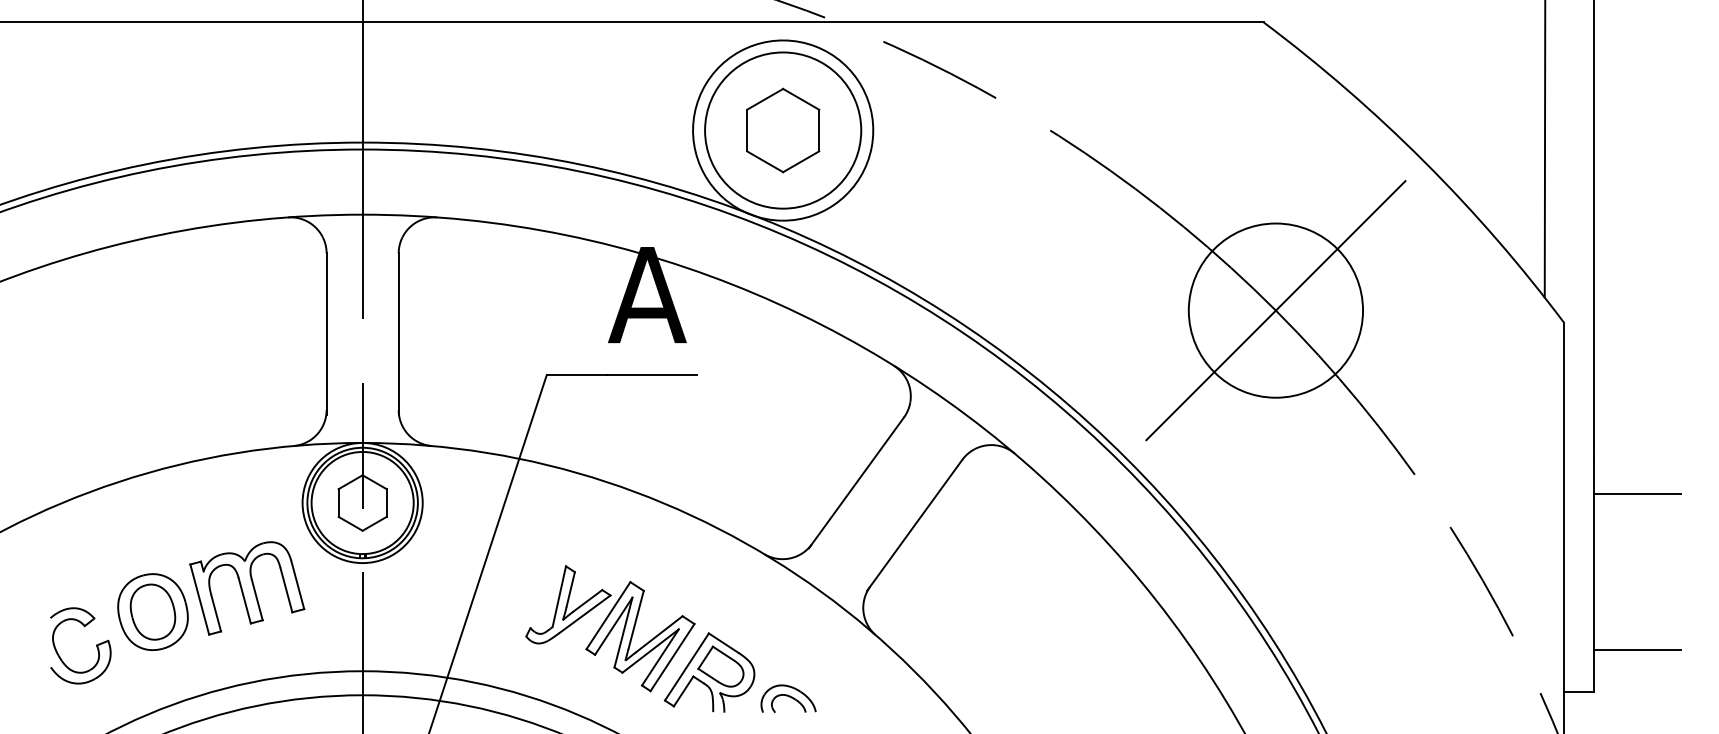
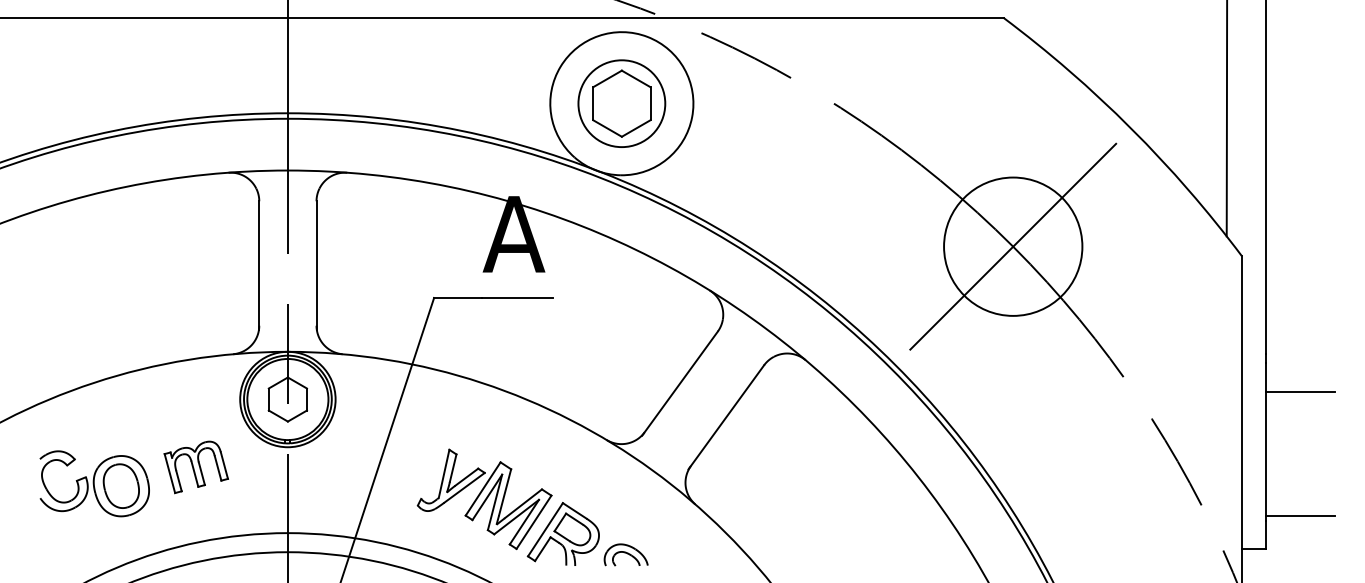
circle: (783, 130) -> (622, 103), size x0.7
part: (247, 588) -> (196, 467), size x0.7
part: (96, 645) -> (76, 480), moved

